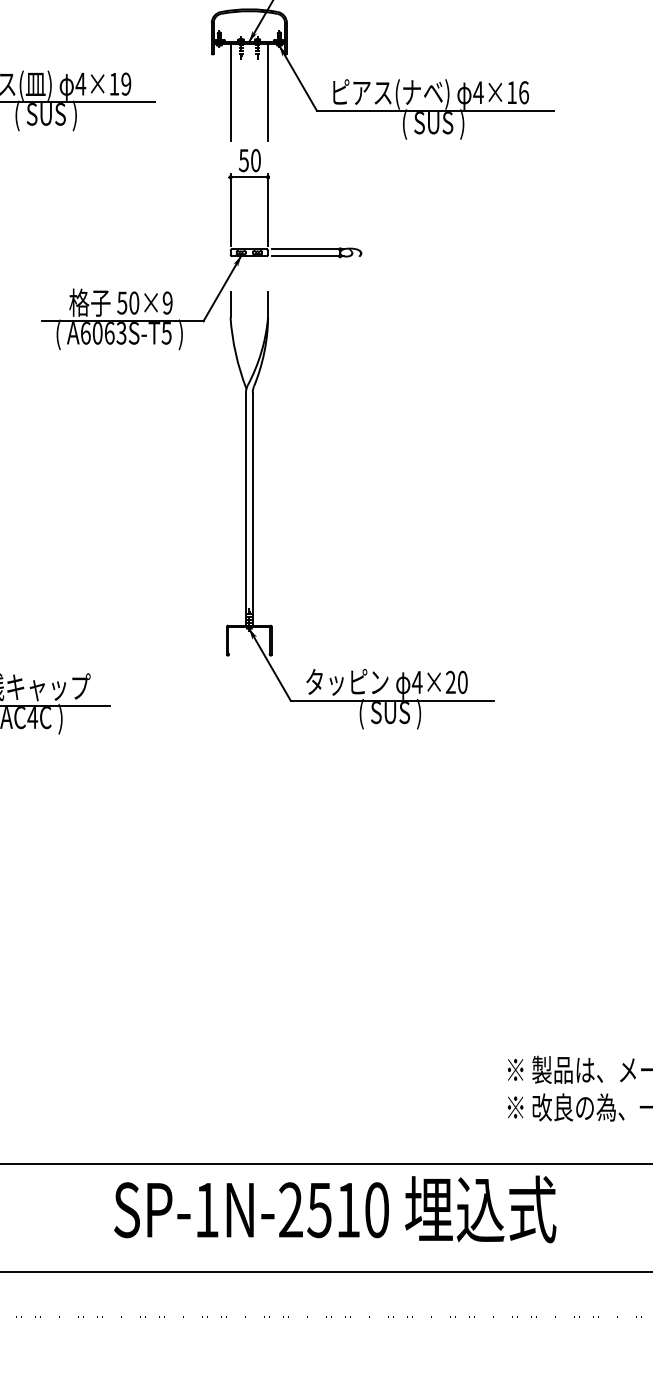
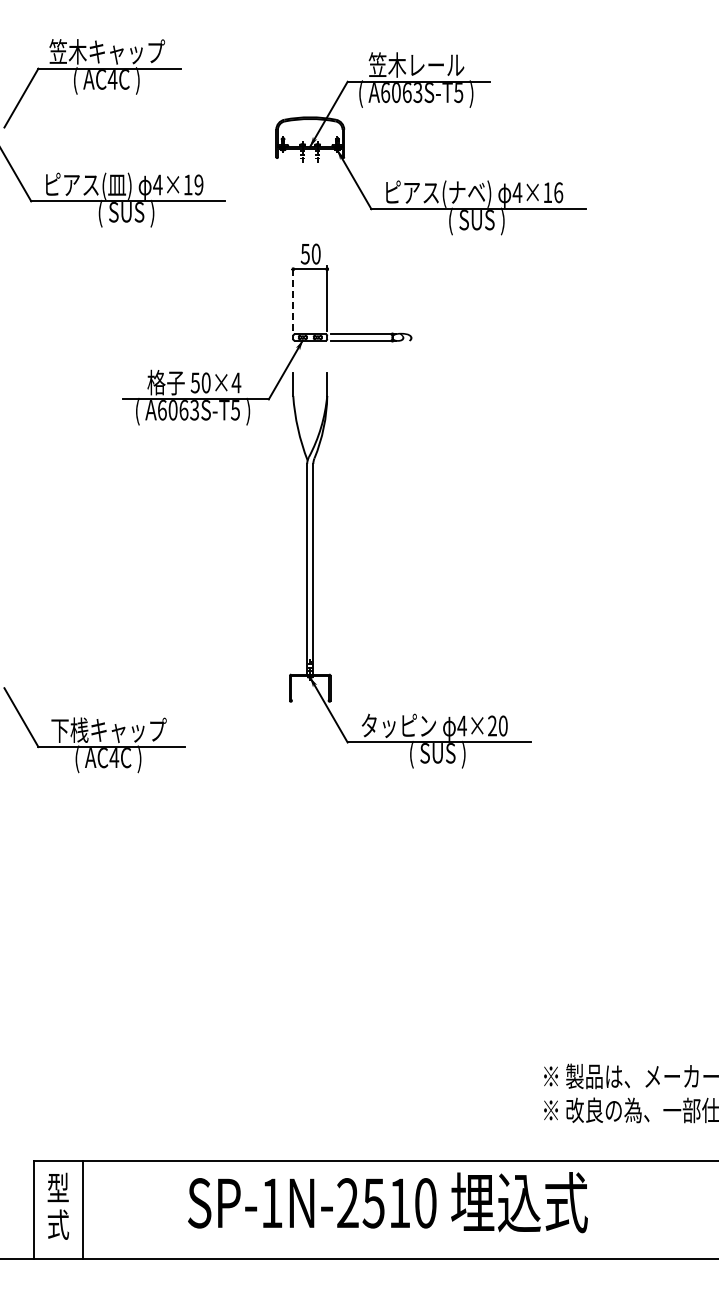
line: (230, 92) -> (293, 192), removed
line: (268, 92) -> (327, 192), removed
line: (230, 209) -> (293, 298), solid -> dashed
text: (167, 302) -> (236, 382), 50×9 -> 50×4

